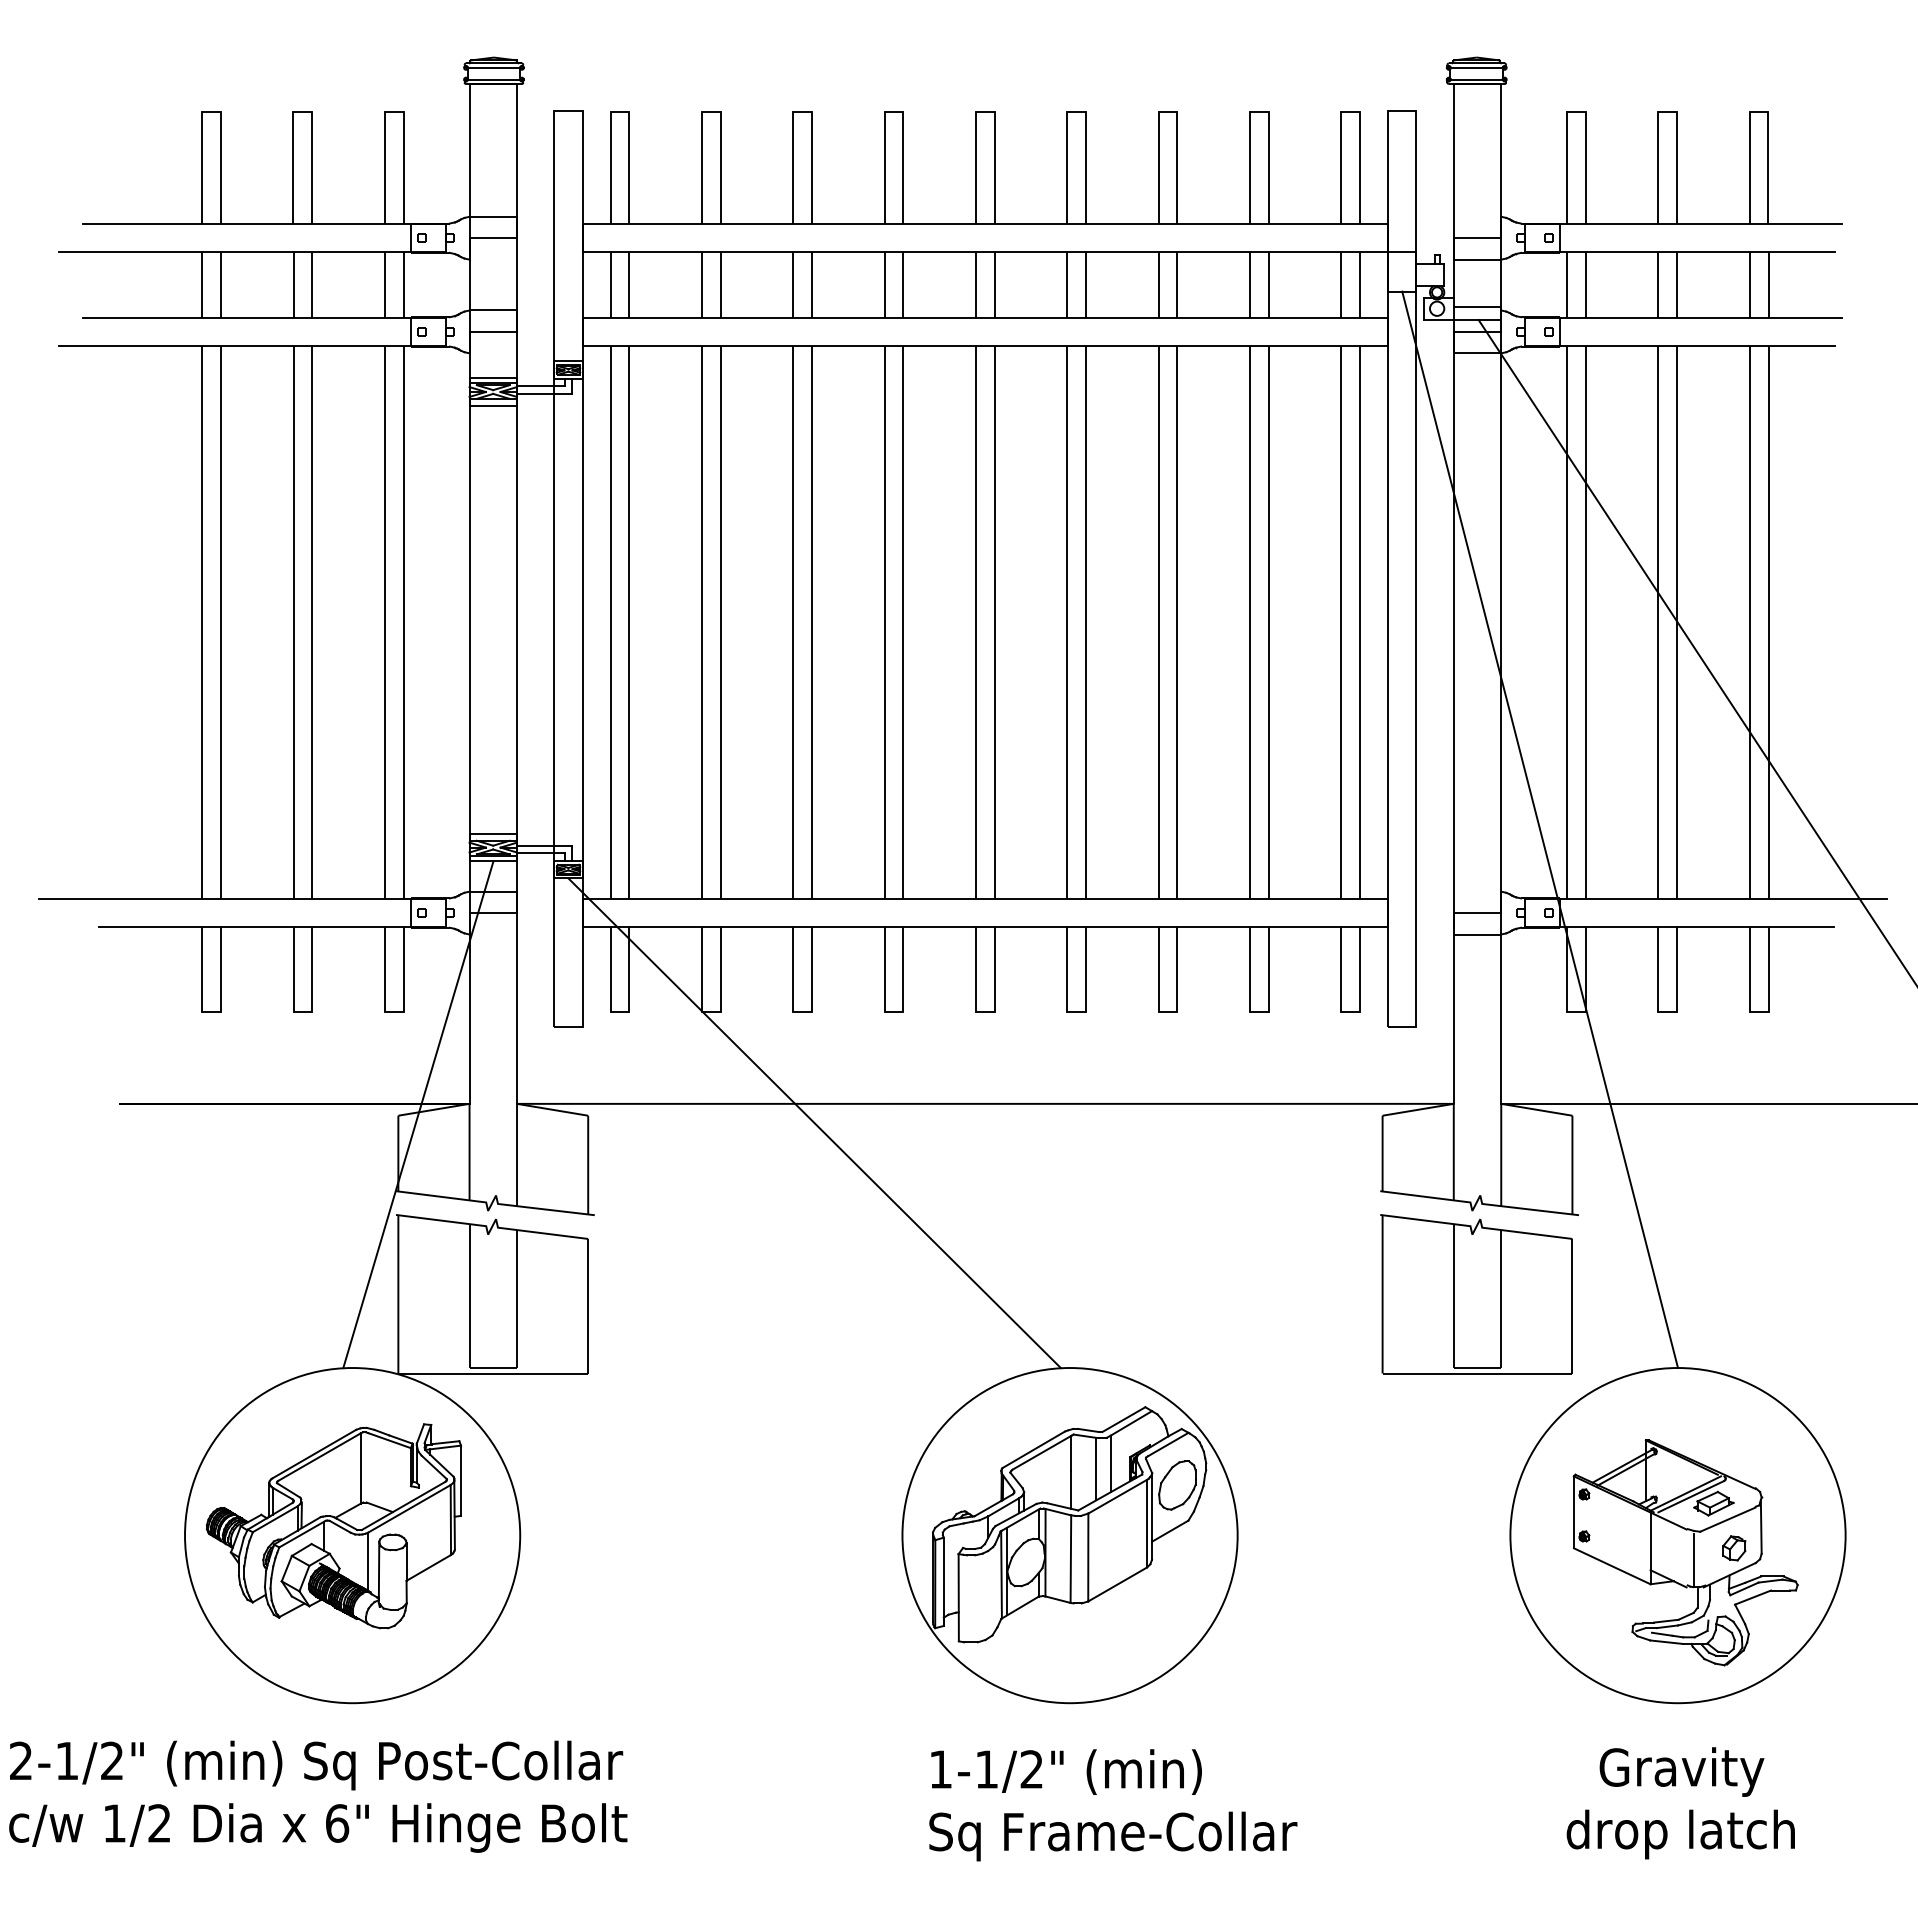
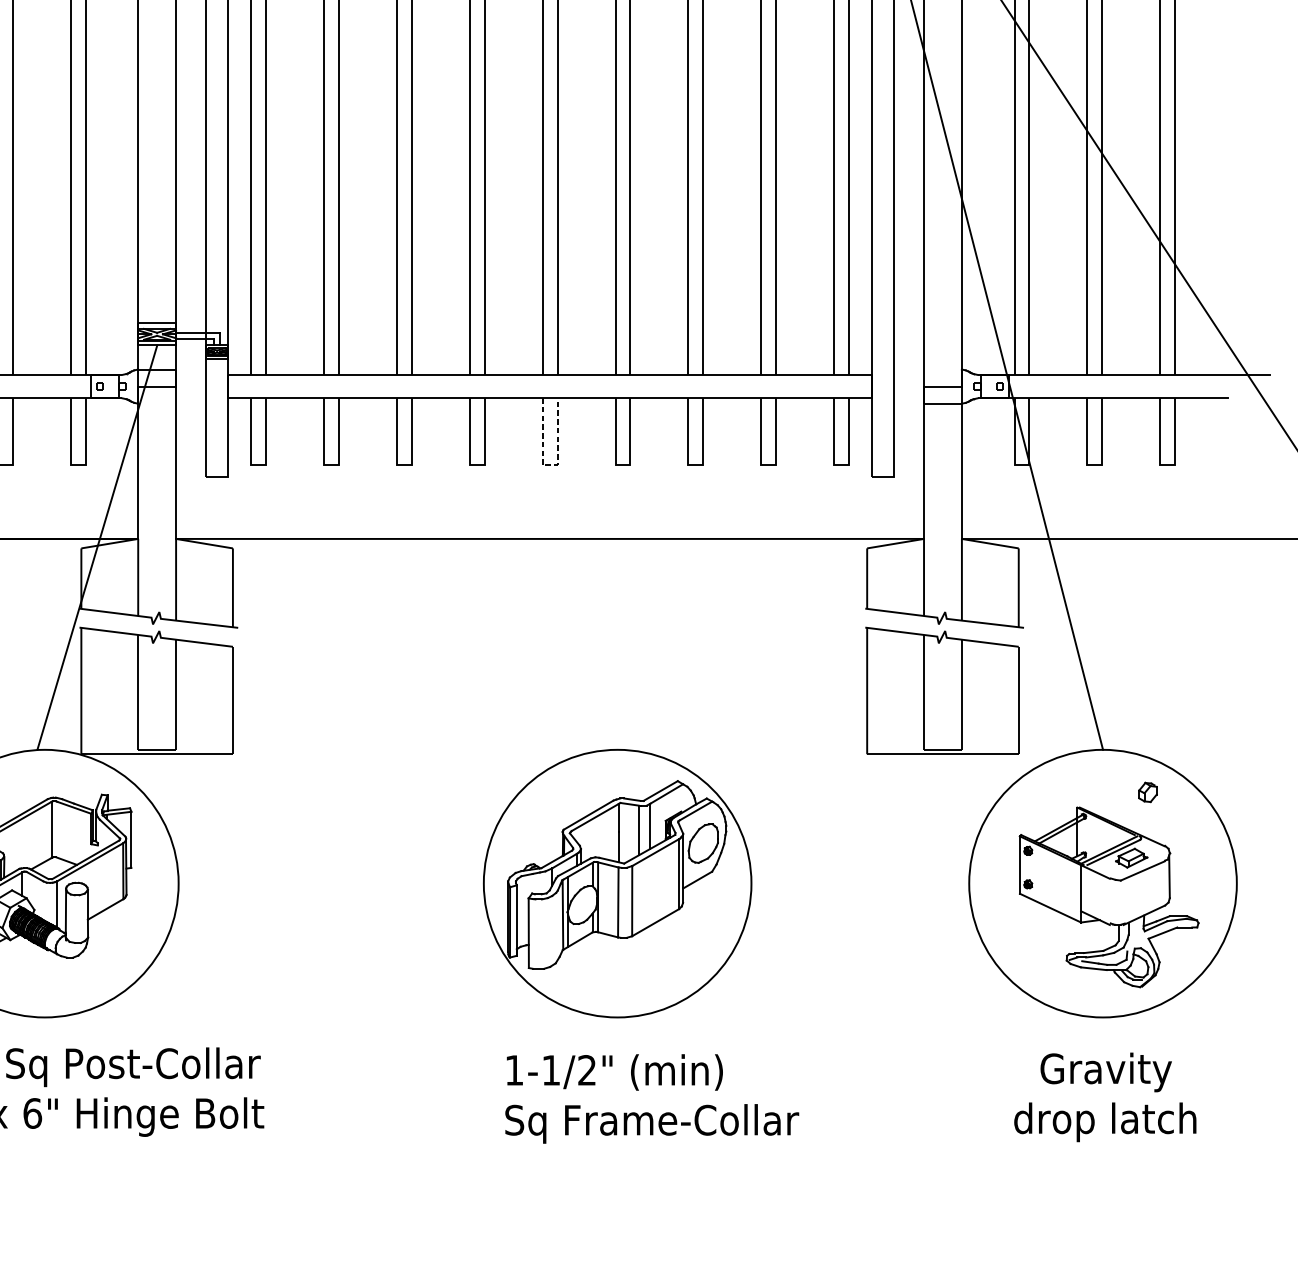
line: (985, 1011) -> (550, 465), solid -> dashed
line: (814, 1123) -> (413, 554), removed
part: (1734, 1548) -> (1148, 792), moved
line: (1694, 1559) -> (1116, 902), removed

